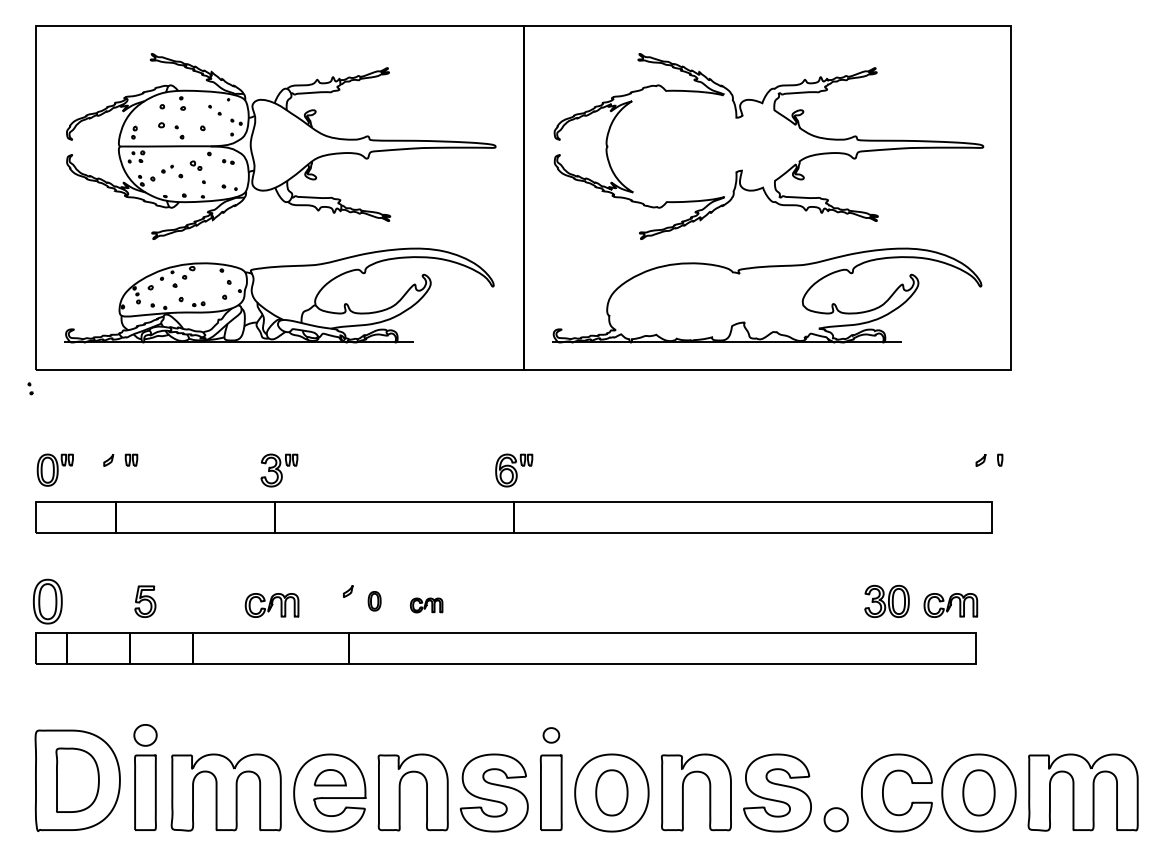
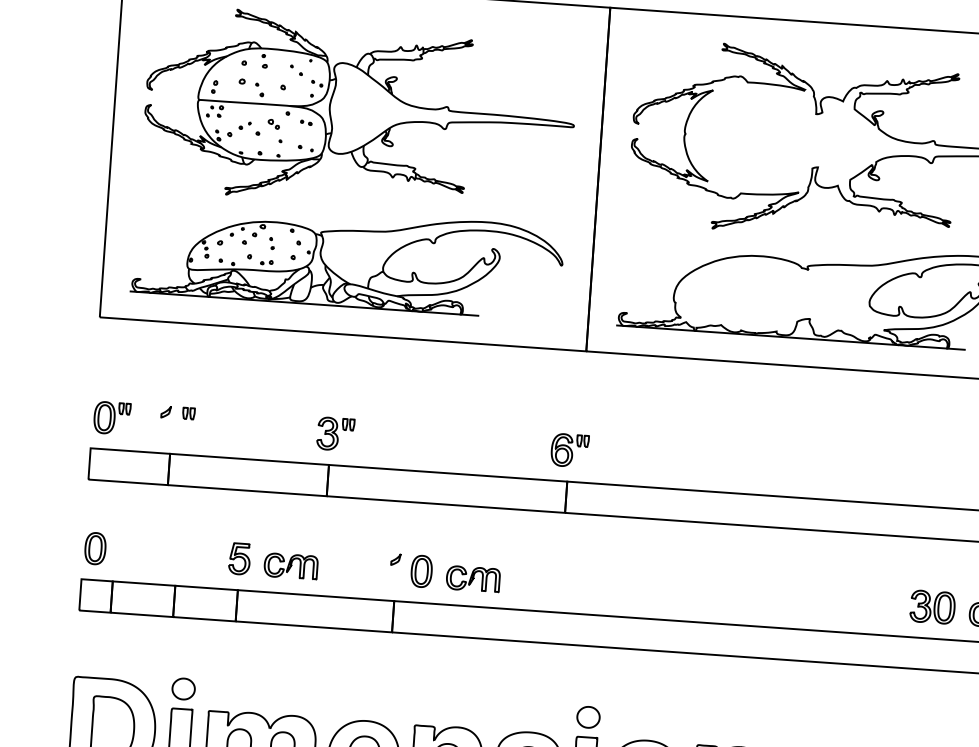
part: (30, 388) -> (271, 243), moved
part: (47, 600) -> (95, 547), size x0.71
part: (374, 600) -> (421, 570), size x1.67
part: (145, 601) -> (239, 558), moved
part: (271, 605) -> (290, 566), moved
part: (426, 605) -> (473, 579), size x1.67
part: (551, 735) -> (588, 717), size x1.43

